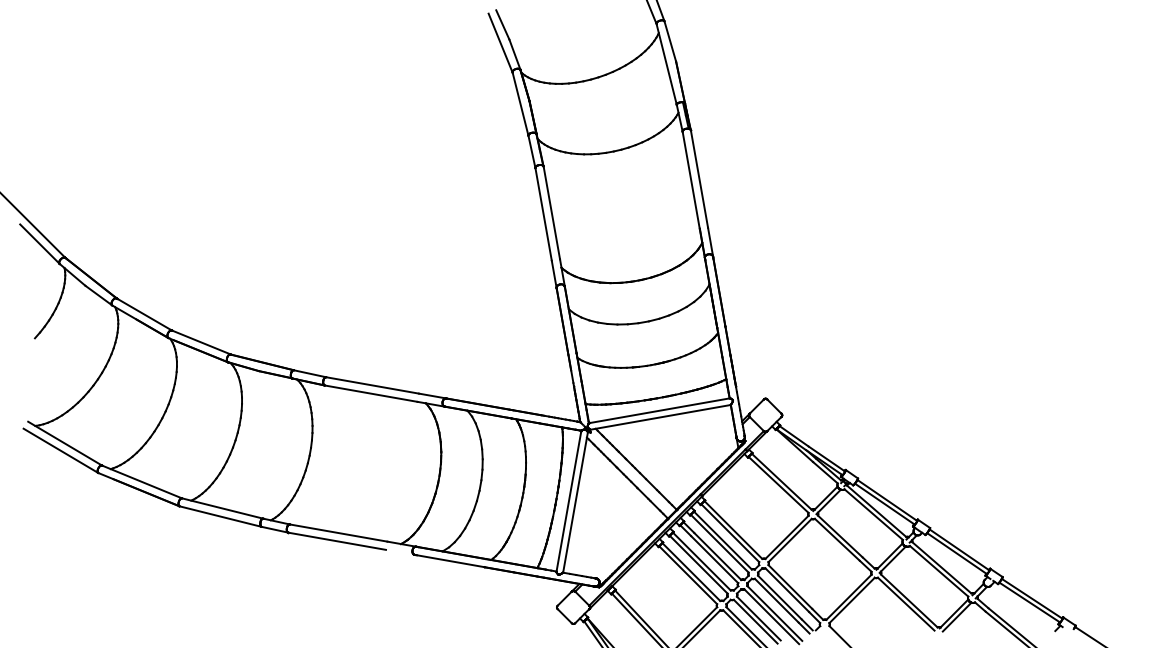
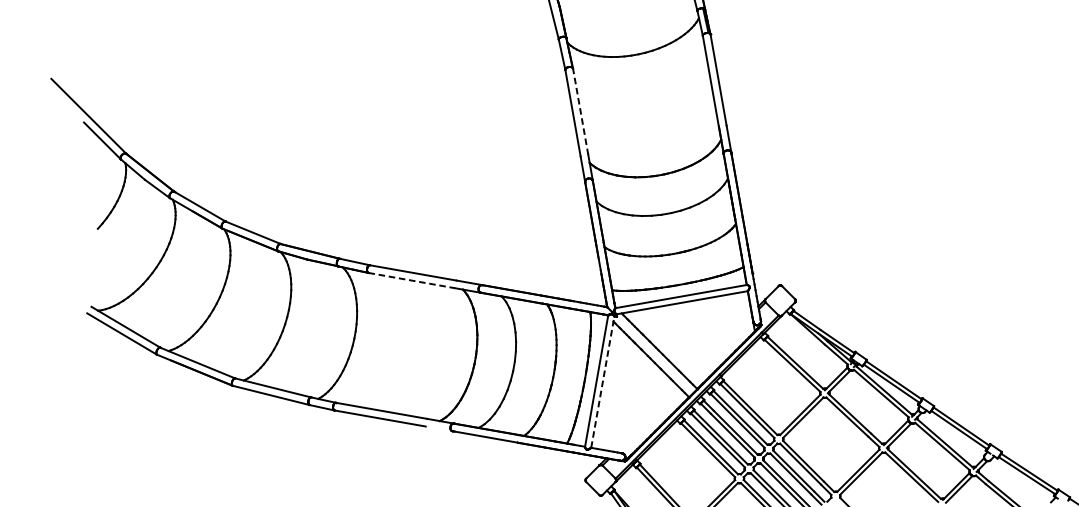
line: (551, 212) -> (580, 111), solid -> dashed
line: (371, 393) -> (412, 280), solid -> dashed
line: (575, 501) -> (602, 381), solid -> dashed

